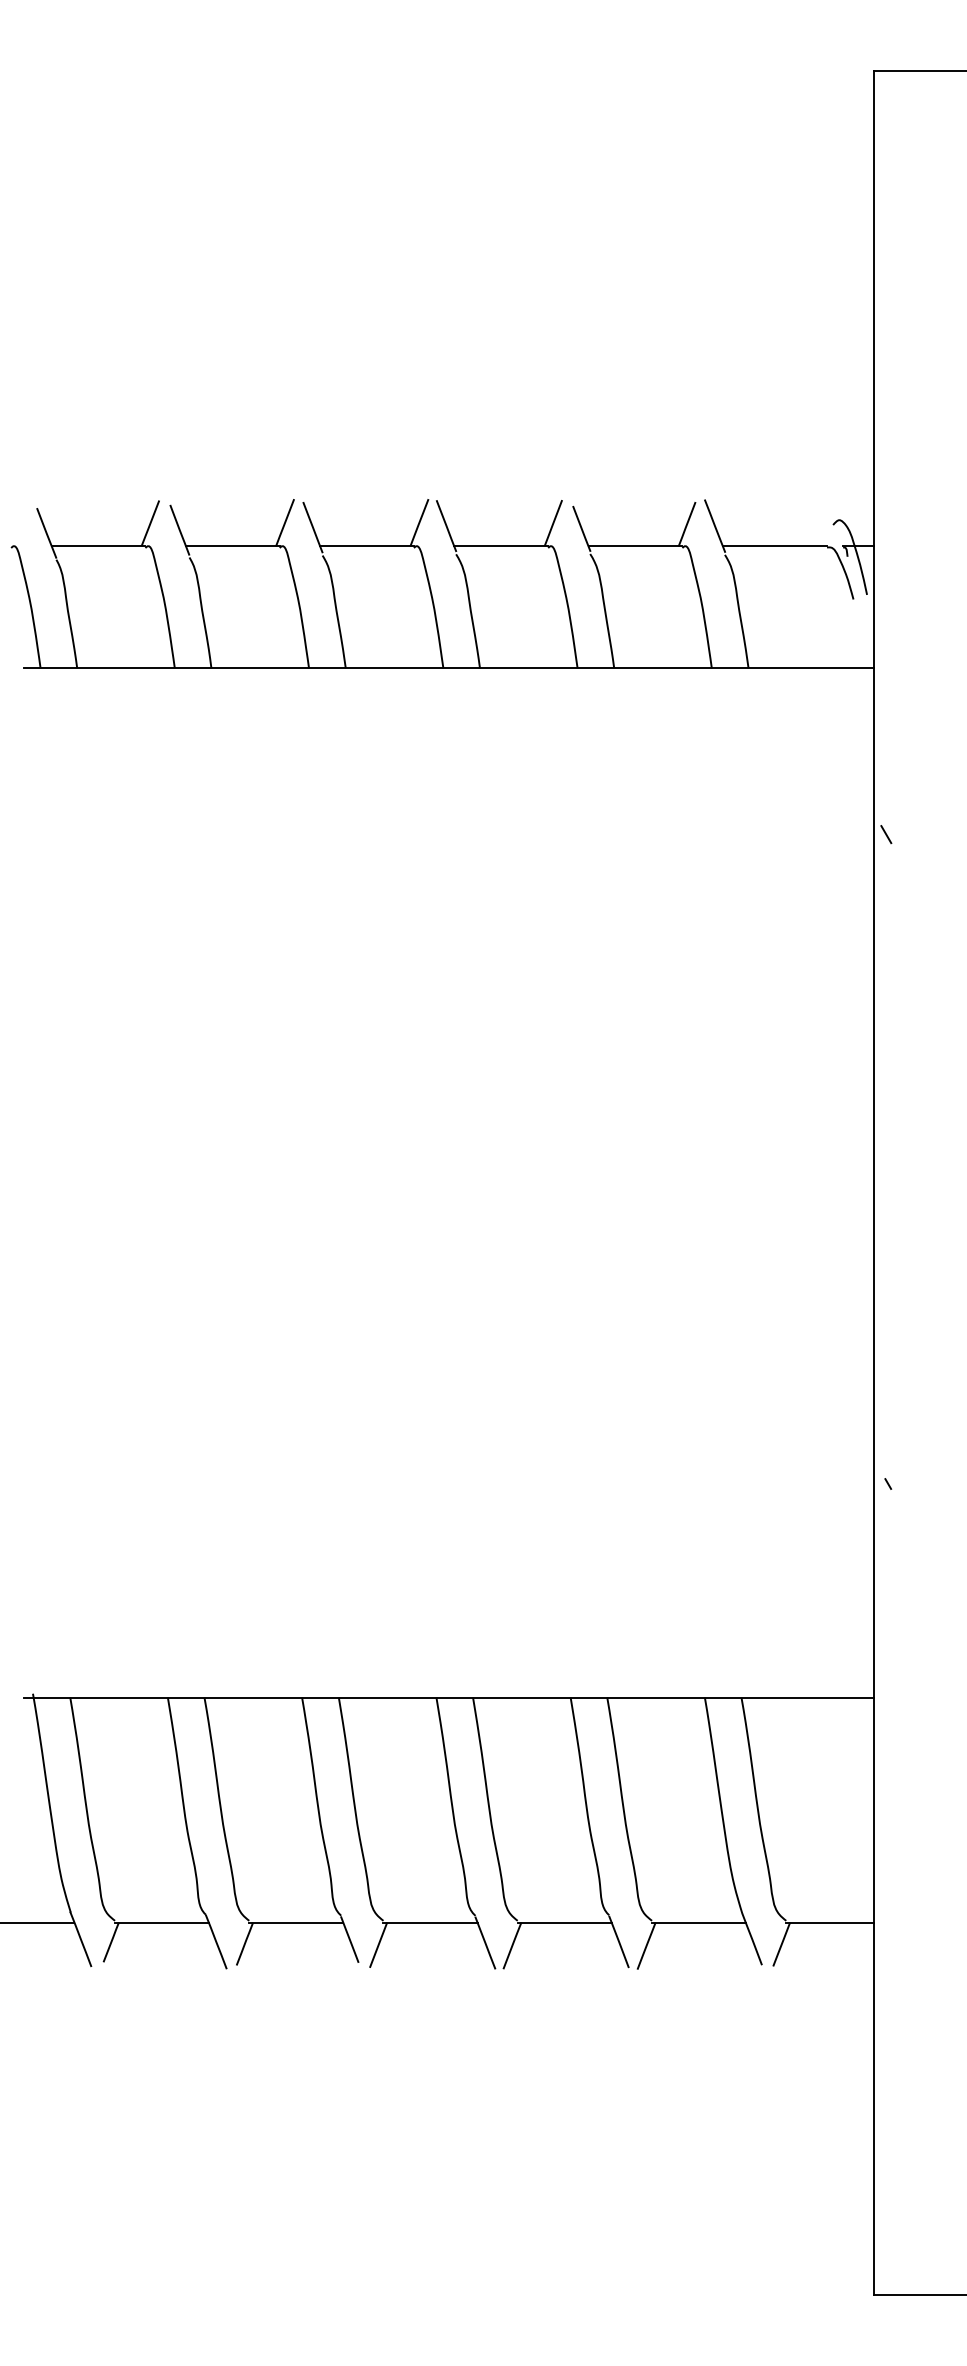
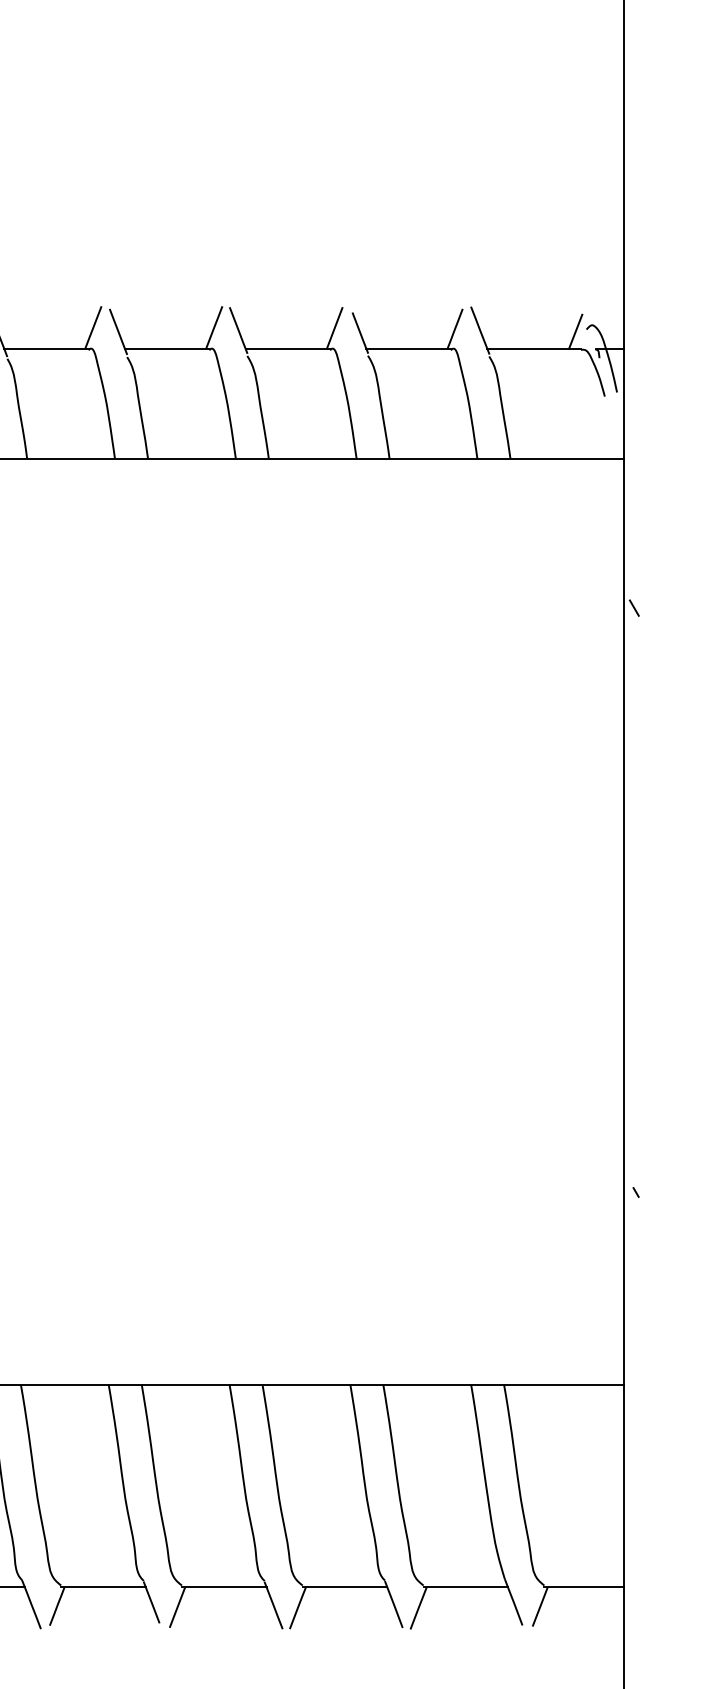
line: (820, 527) -> (575, 331), added

